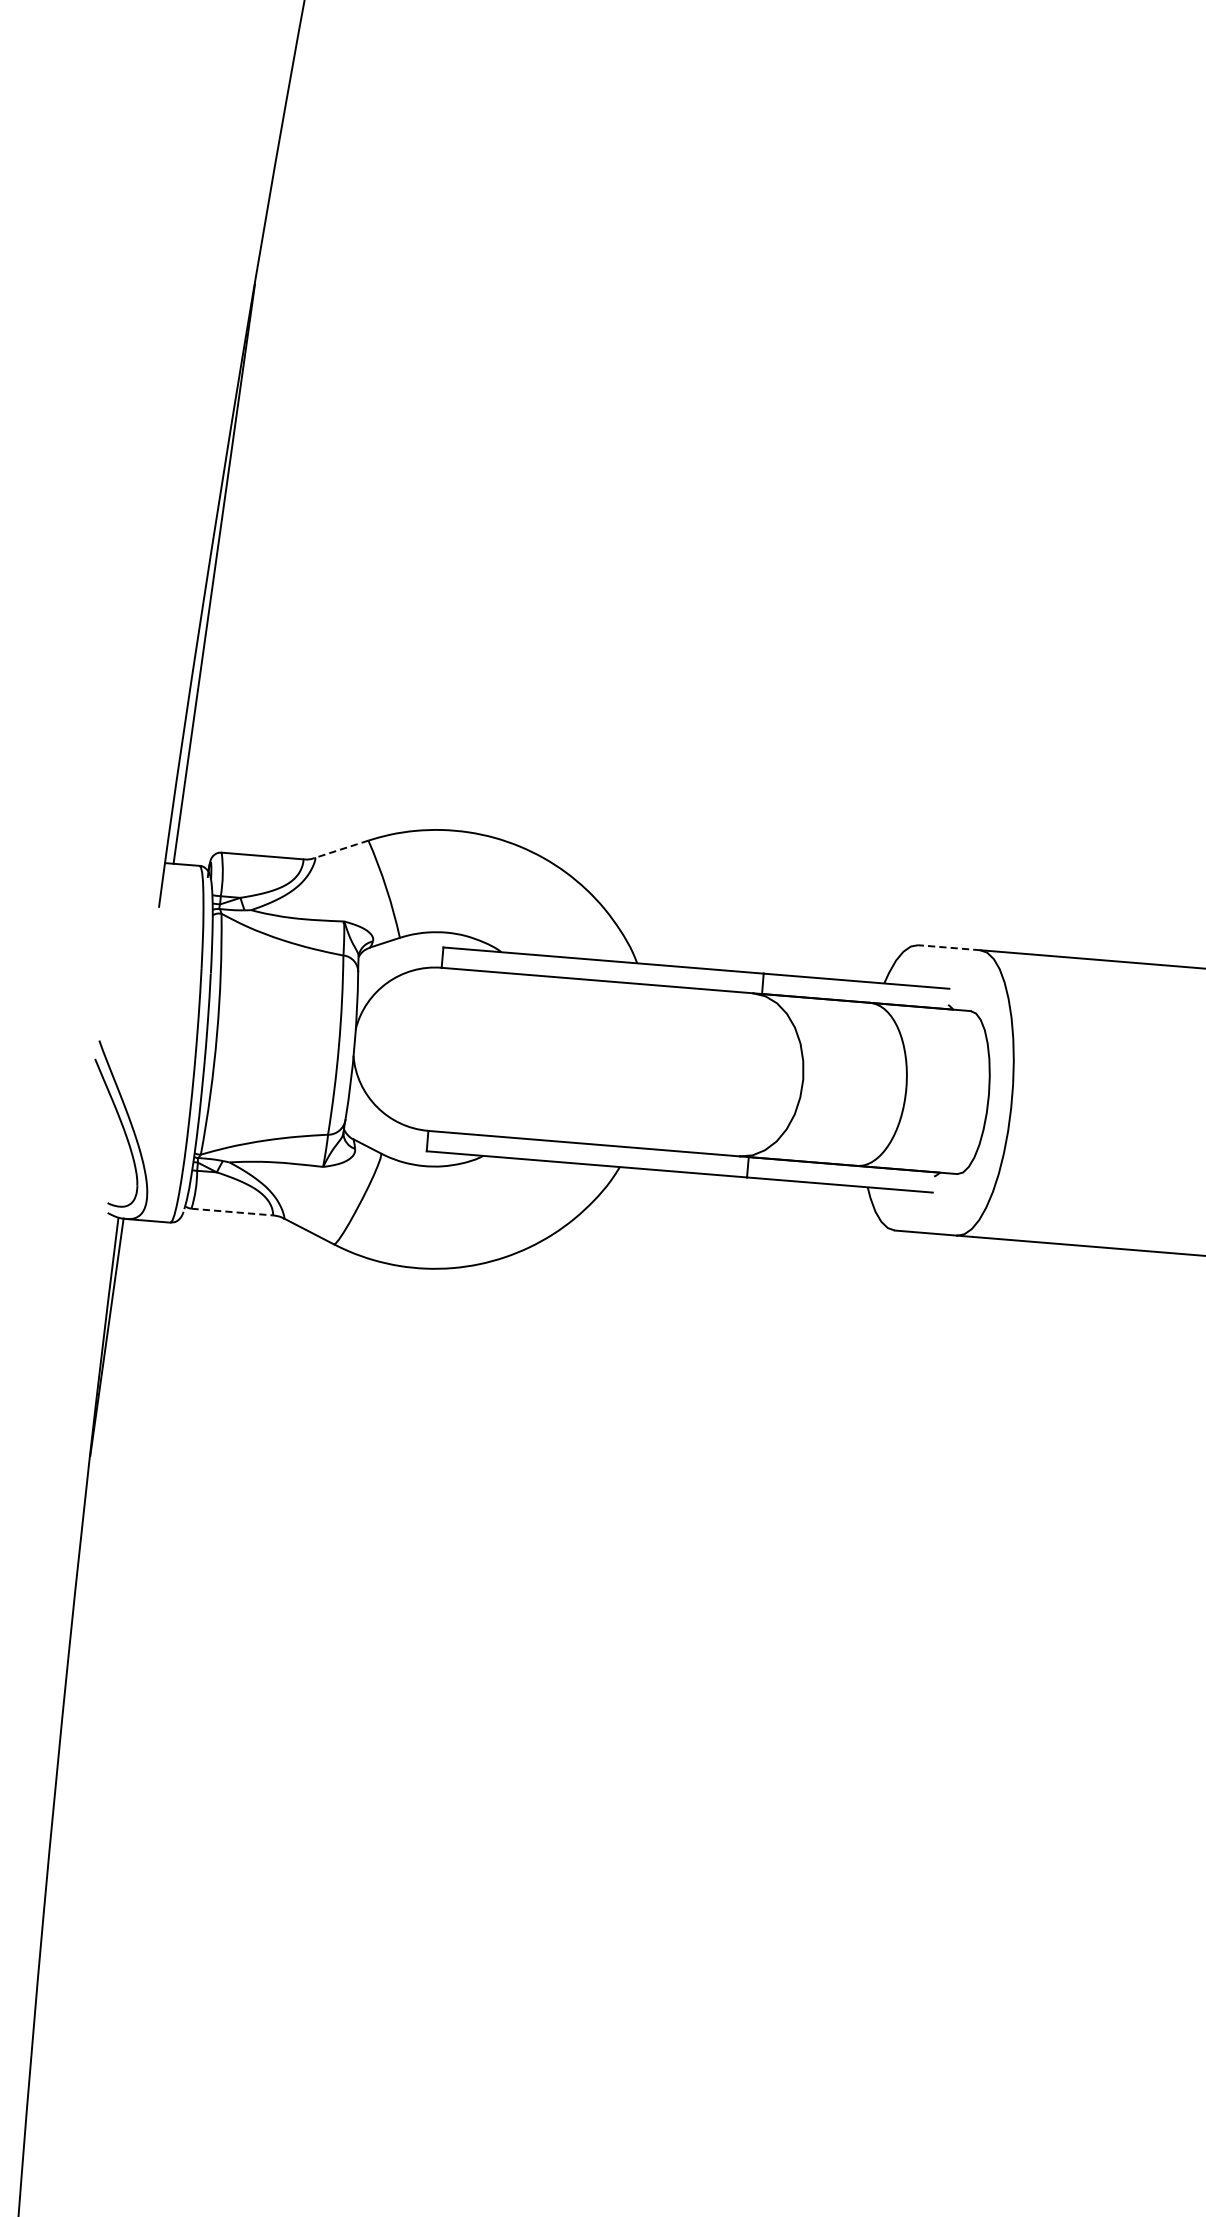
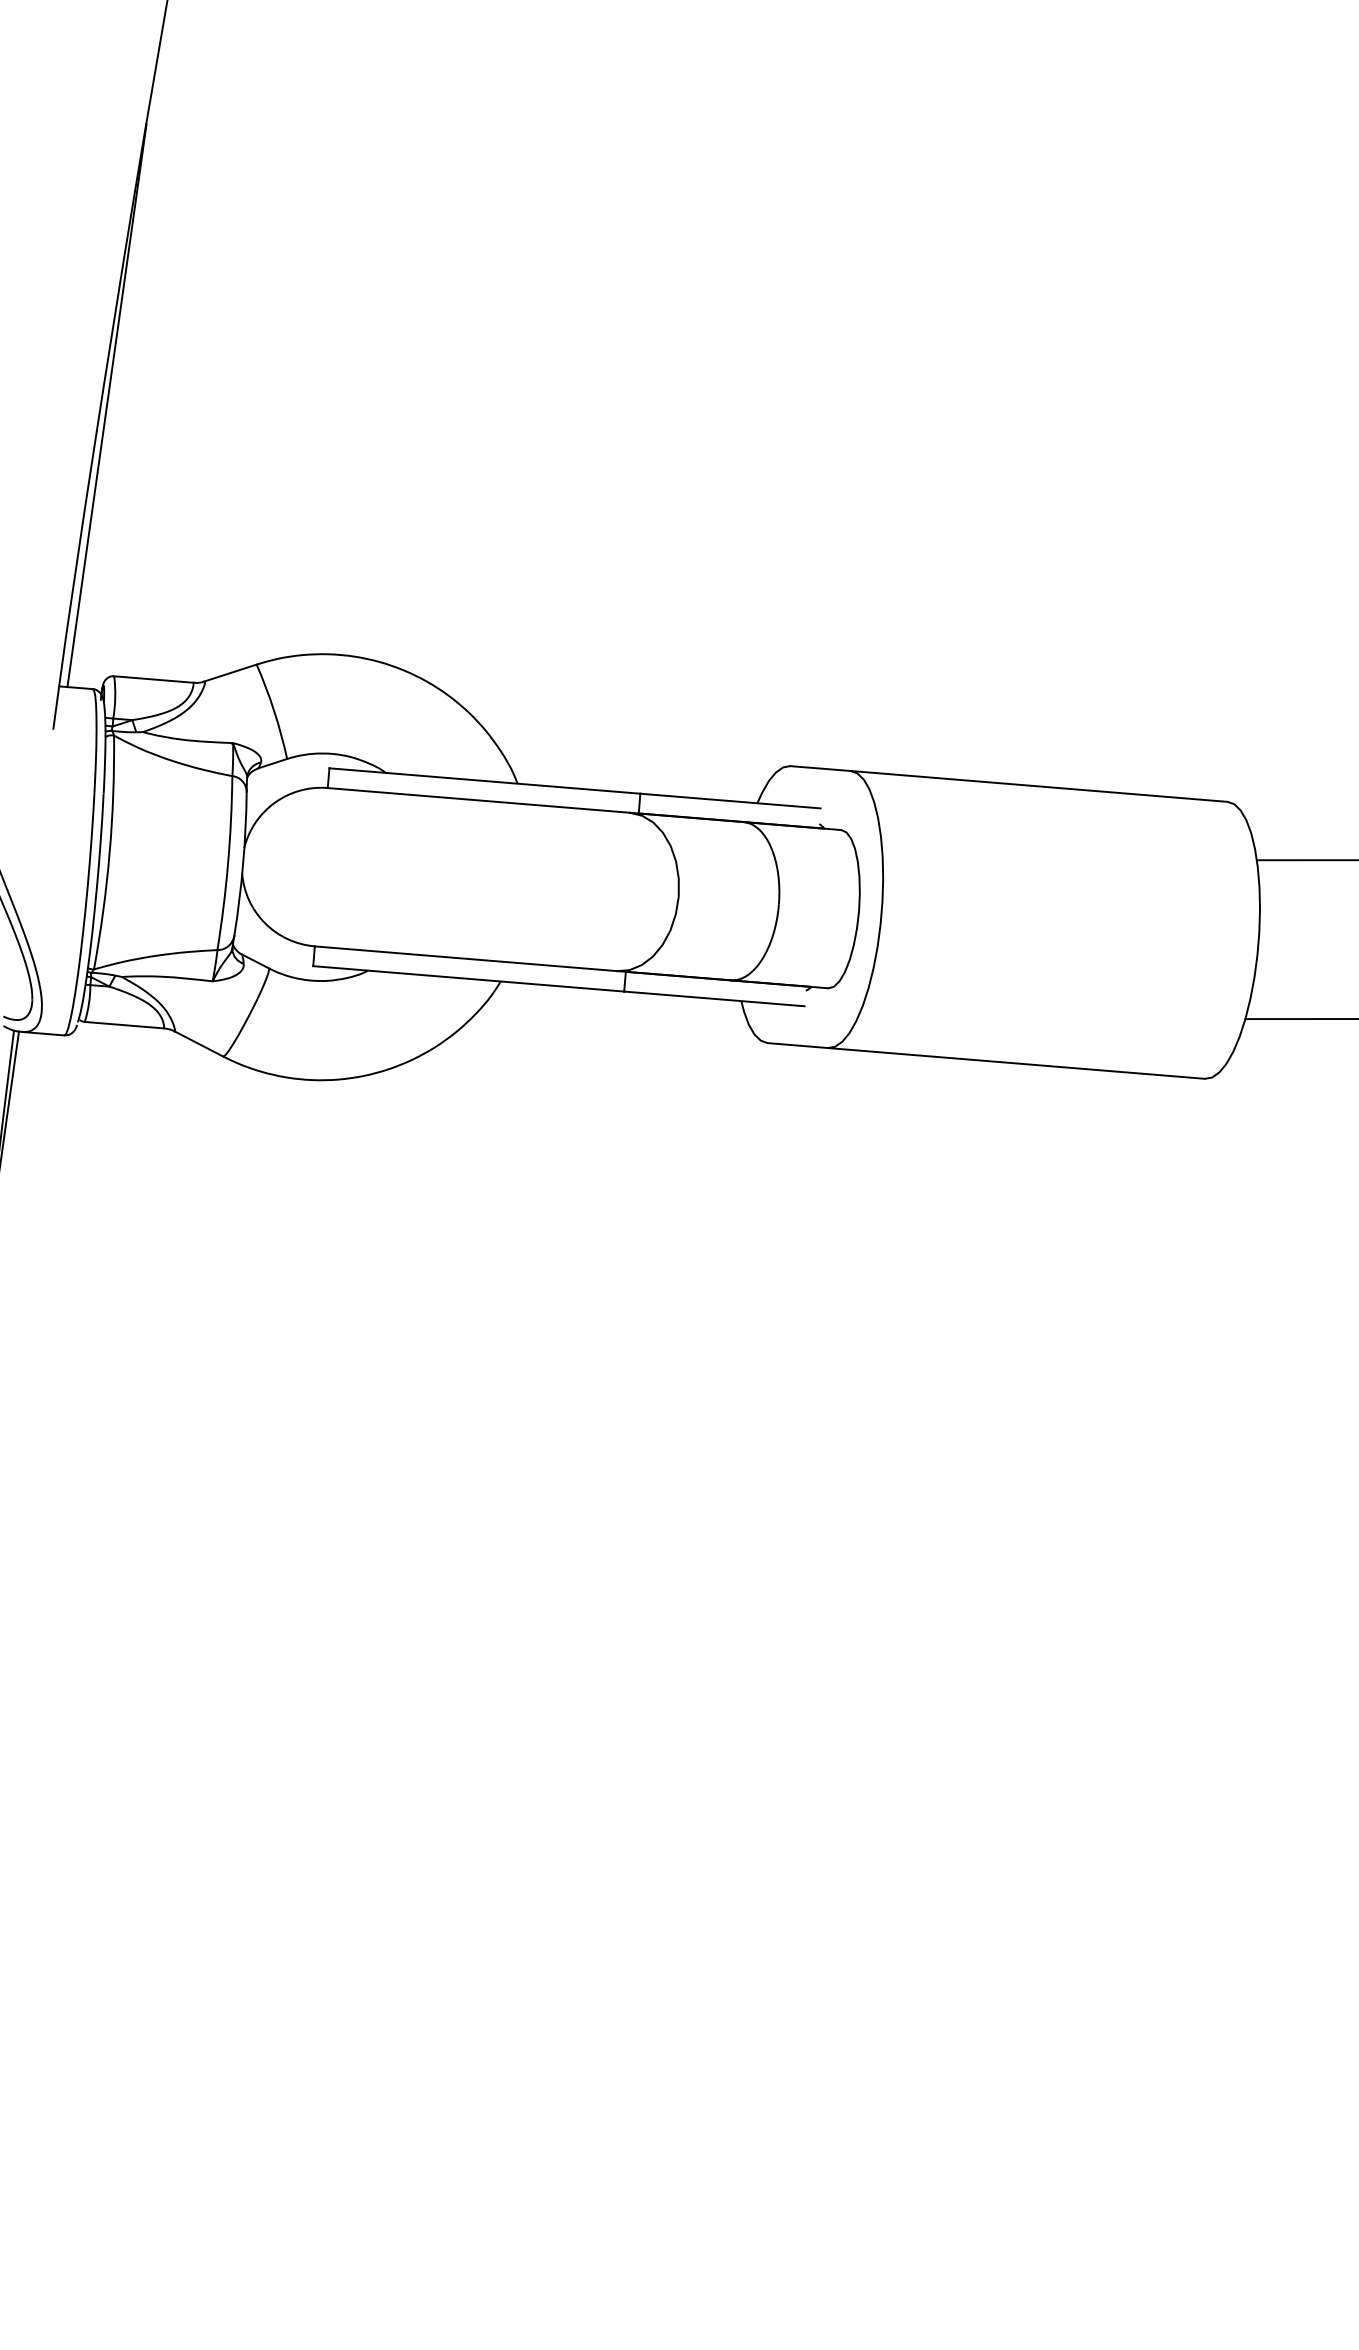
line: (341, 849) -> (230, 673), dashed -> solid
line: (949, 947) -> (820, 768), dashed -> solid
line: (232, 1212) -> (124, 1025), dashed -> solid

